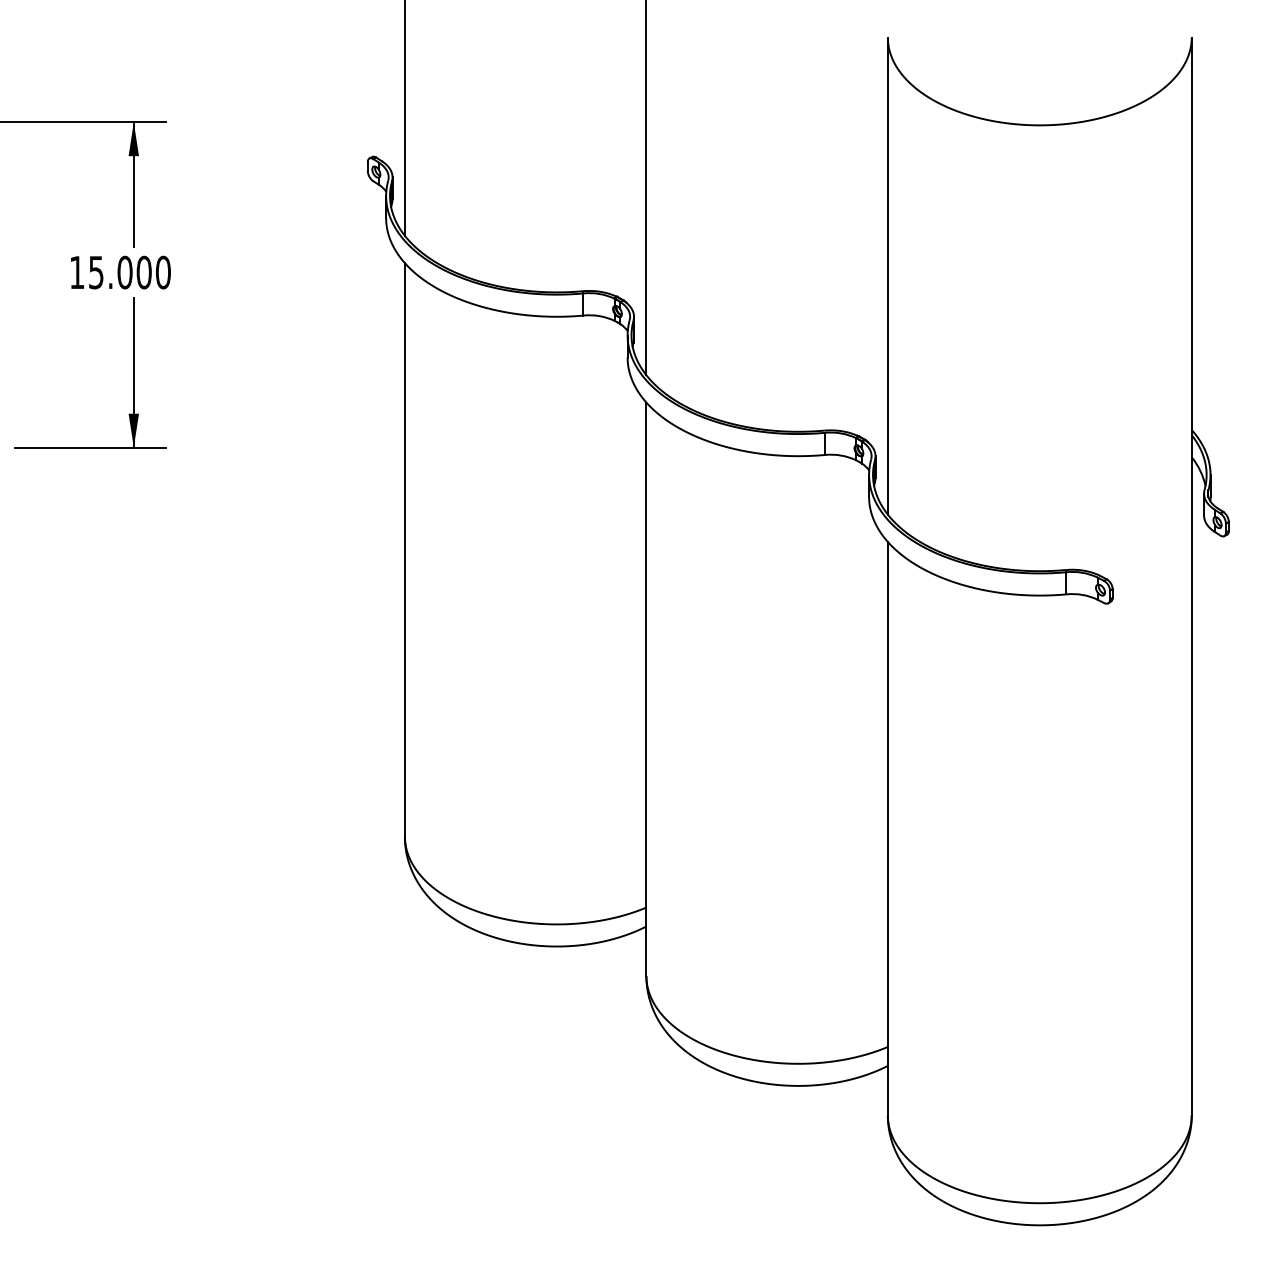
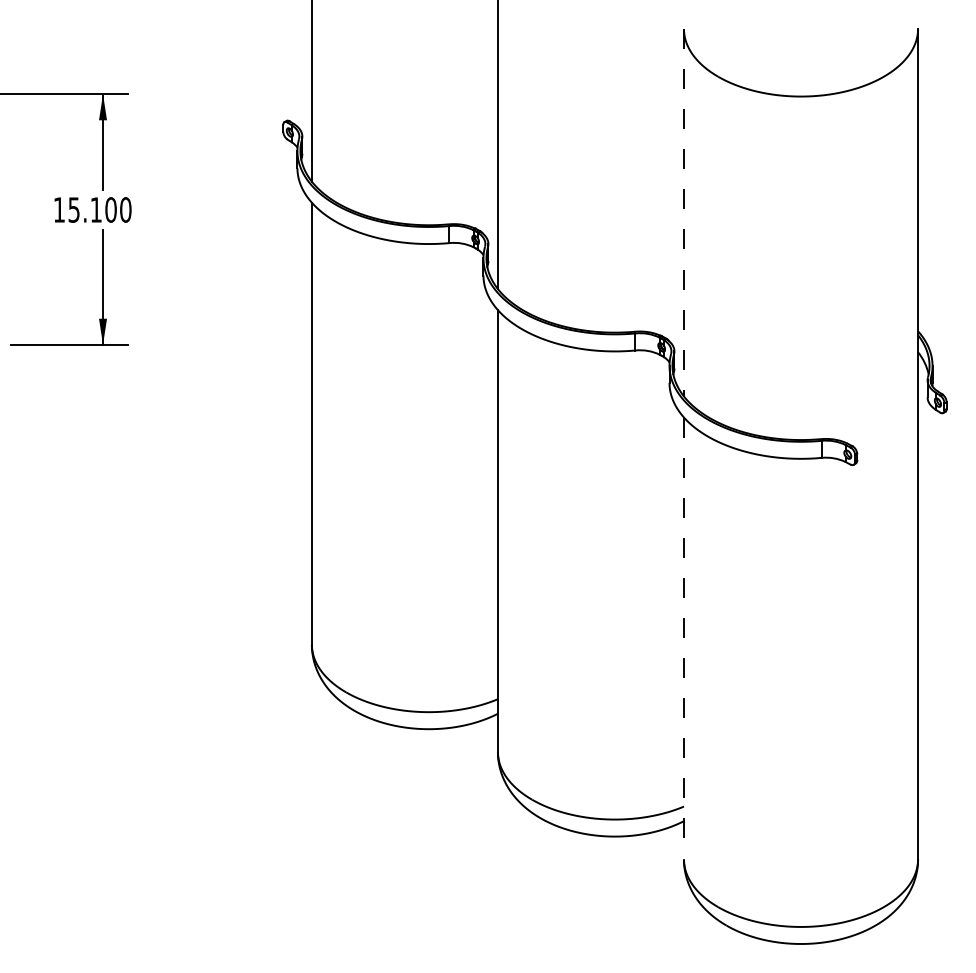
text: (125, 271) -> (96, 209), 15.000 -> 15.100
line: (887, 275) -> (683, 212), solid -> dashed
line: (887, 828) -> (683, 638), solid -> dashed

